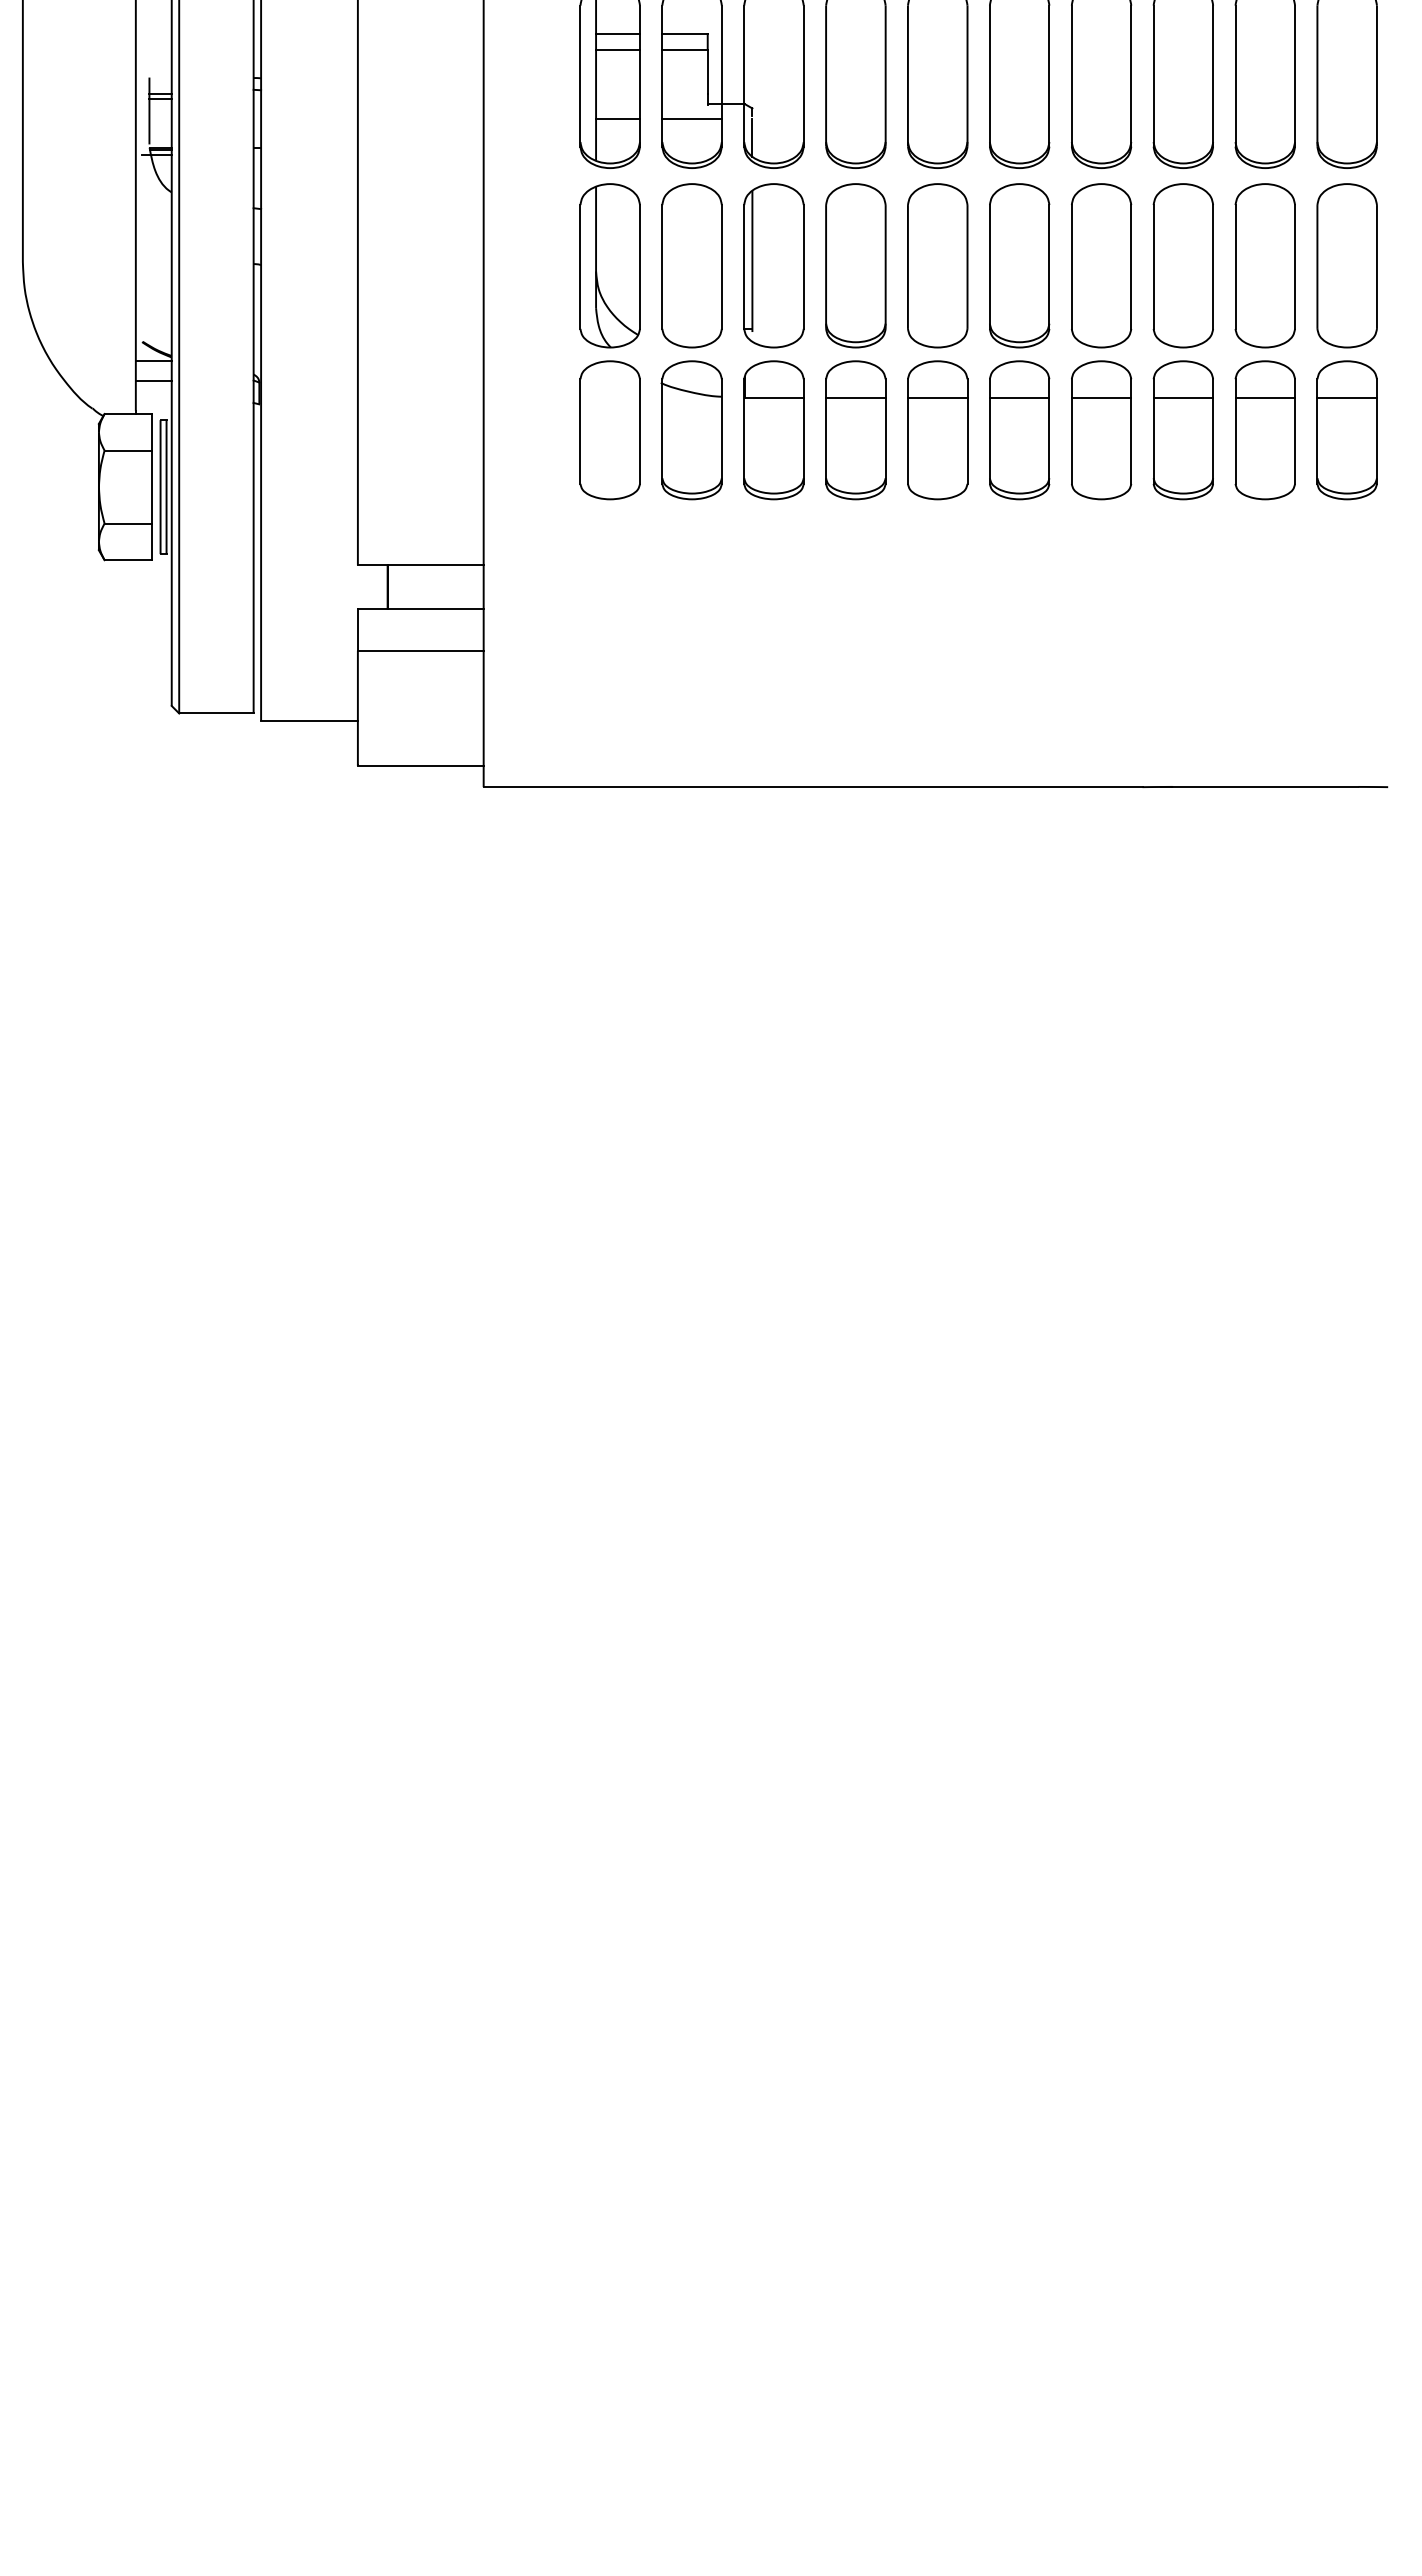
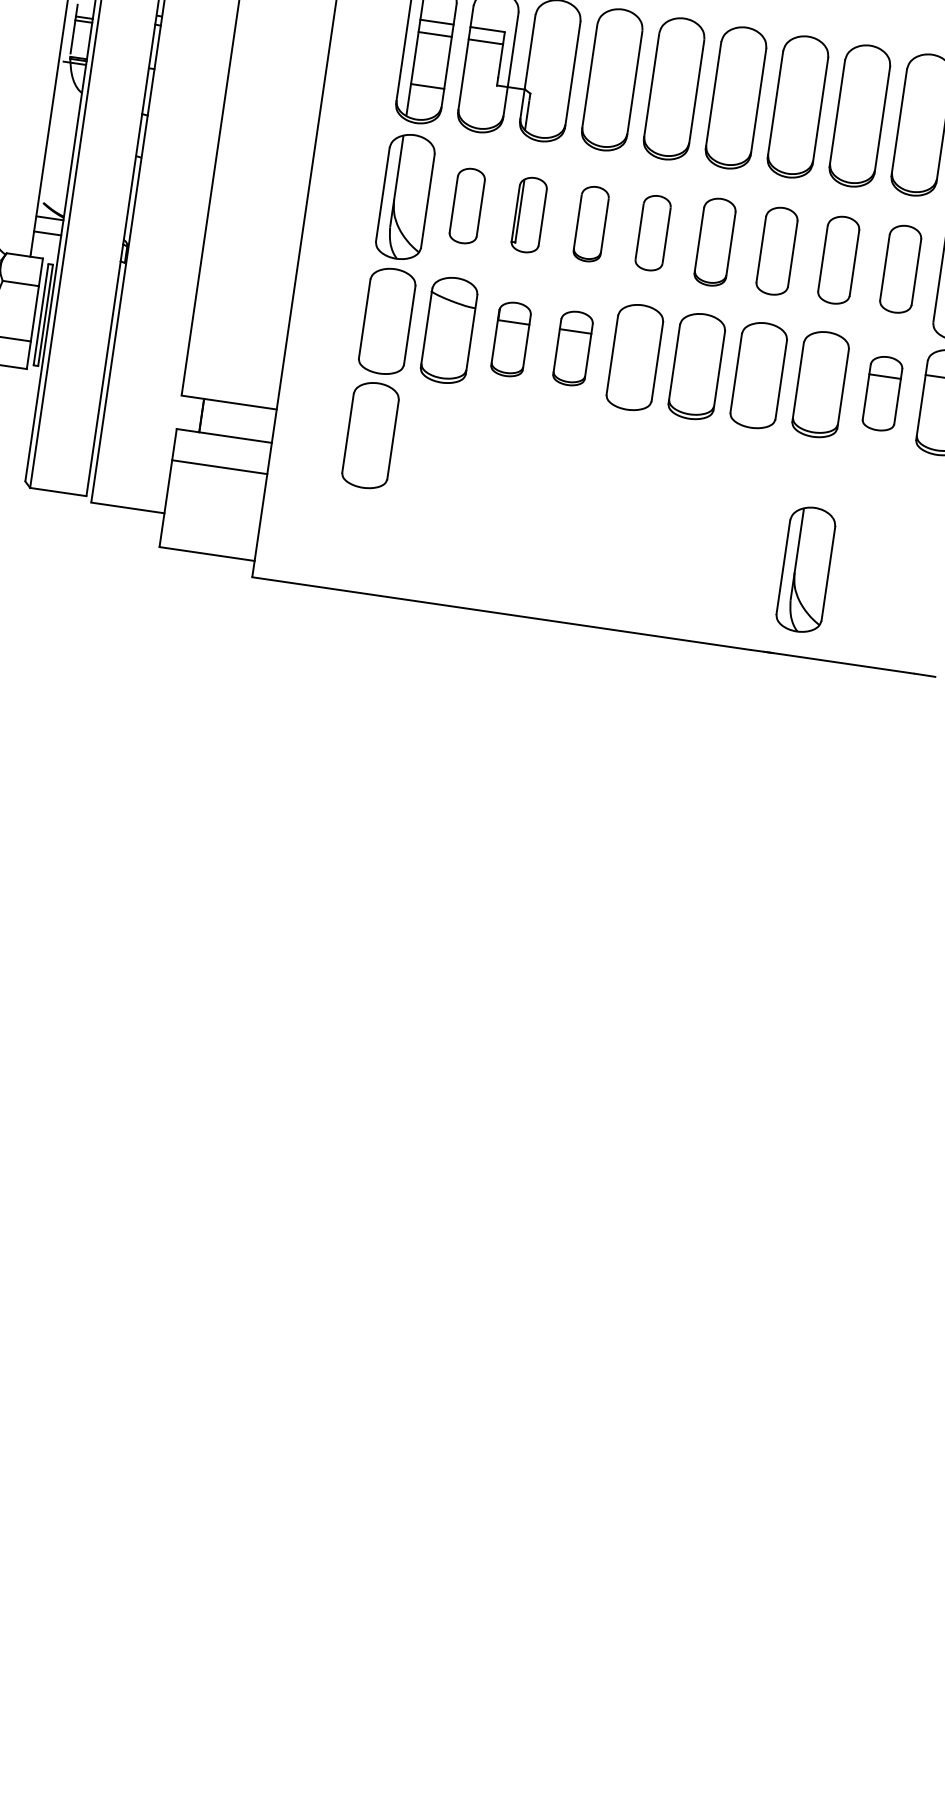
line: (691, 118) -> (483, 94), removed
part: (691, 265) -> (466, 205), size x0.6
part: (773, 265) -> (528, 214), size x0.6
part: (855, 265) -> (591, 223), size x0.6
part: (937, 265) -> (653, 232), size x0.6
part: (1019, 265) -> (715, 241), size x0.7
part: (1101, 265) -> (777, 250), size x0.7
part: (1182, 265) -> (838, 259), size x0.7
part: (1264, 265) -> (900, 268), size x0.7
line: (937, 398) -> (638, 333), removed
line: (1019, 398) -> (700, 342), removed
line: (1101, 398) -> (762, 351), removed
line: (1183, 398) -> (824, 360), removed
part: (773, 430) -> (510, 339), size x0.7
part: (855, 430) -> (572, 348), size x0.7
part: (1264, 430) -> (882, 393), size x0.7
part: (609, 581) -> (370, 435), added
part: (1198, 672) -> (805, 569), added

